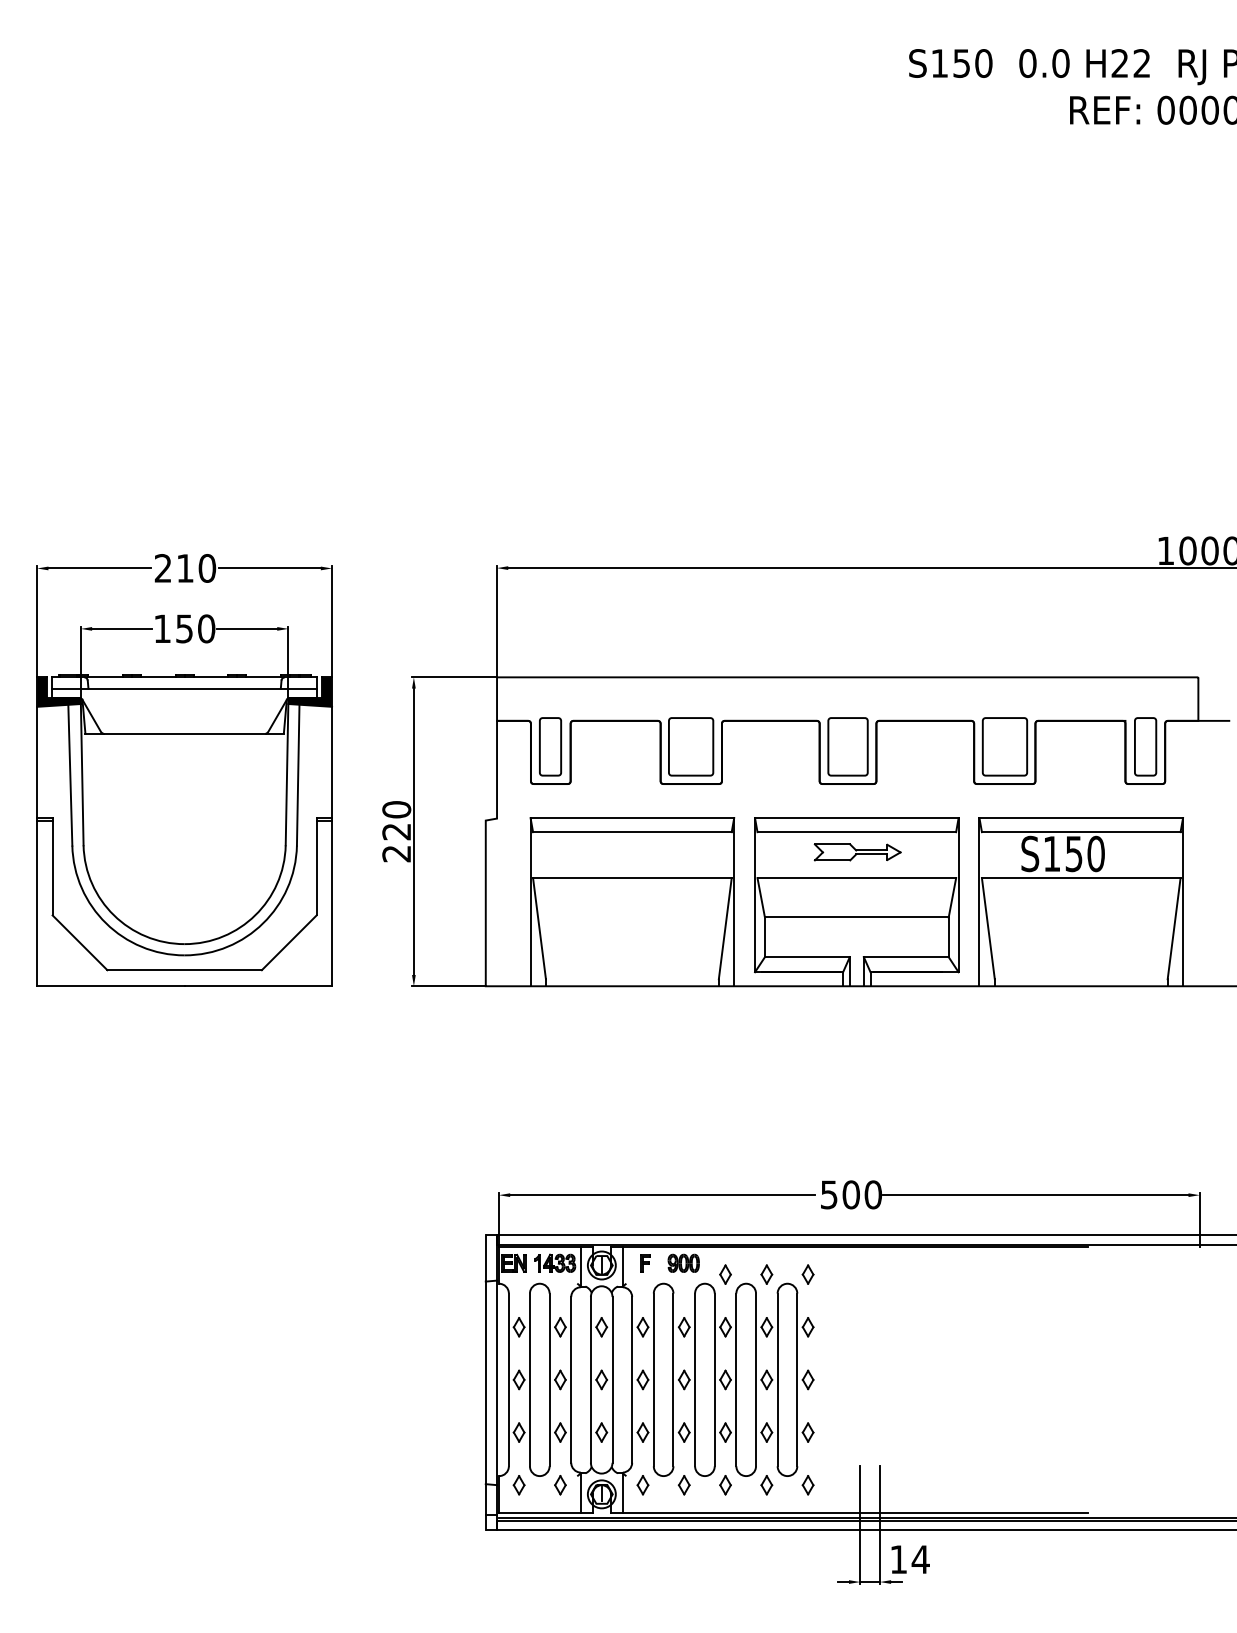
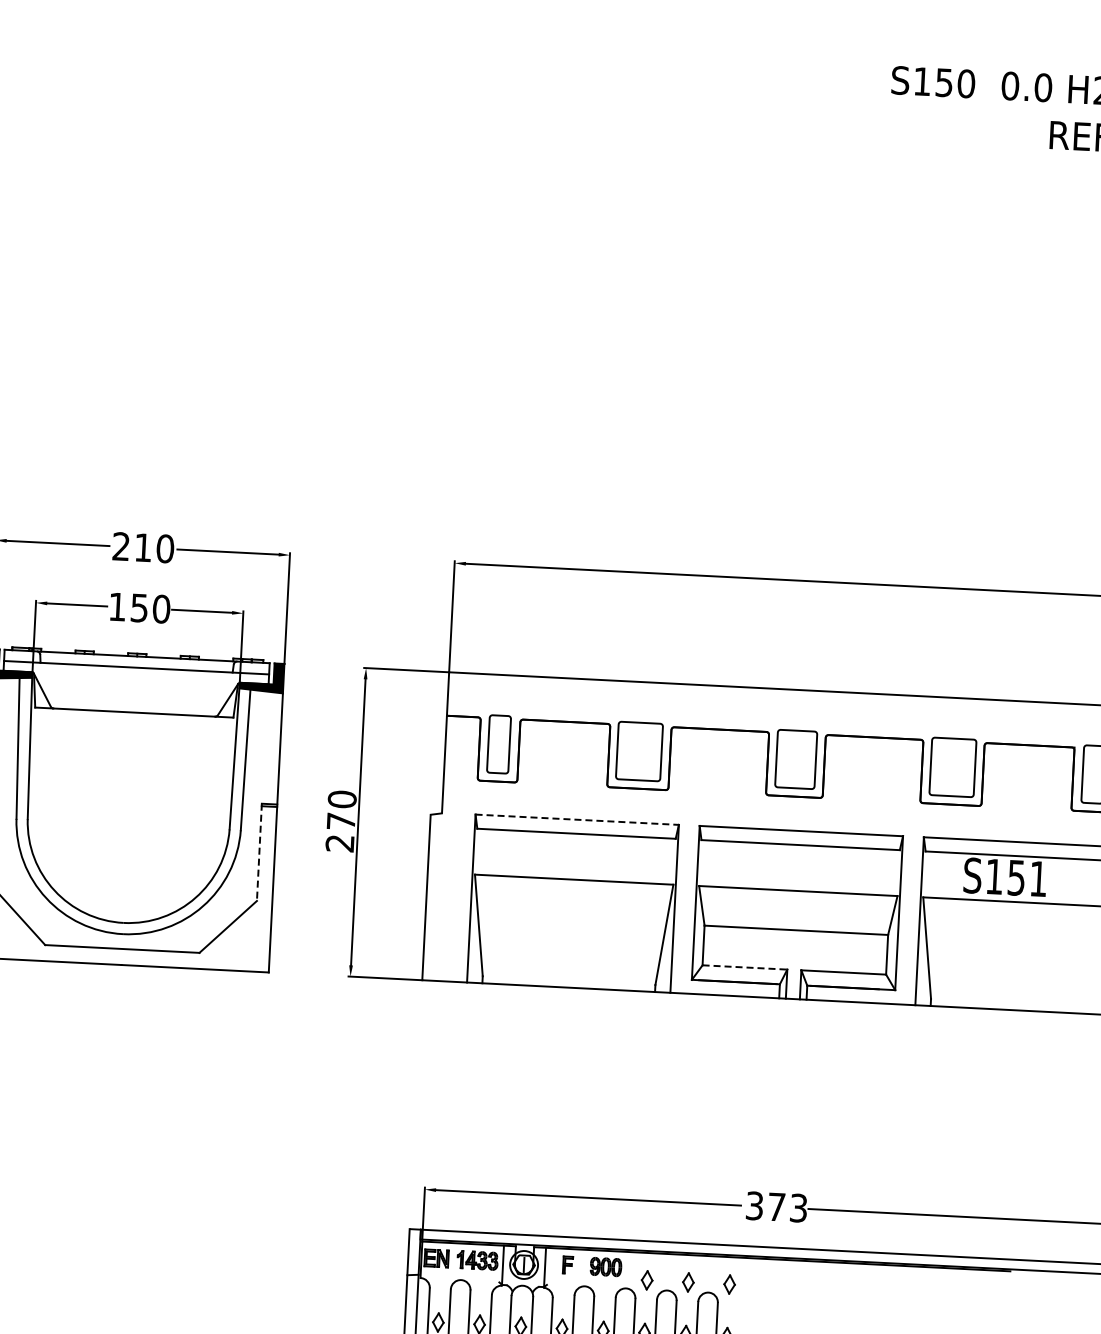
line: (632, 818) -> (577, 820), solid -> dashed
text: (396, 831) -> (340, 821), 220 -> 270
part: (857, 852) -> (800, 865), removed
text: (1095, 853) -> (1037, 878), S150 -> S151
line: (316, 866) -> (259, 852), solid -> dashed
line: (807, 957) -> (745, 967), solid -> dashed
text: (851, 1194) -> (777, 1206), 500 -> 373

